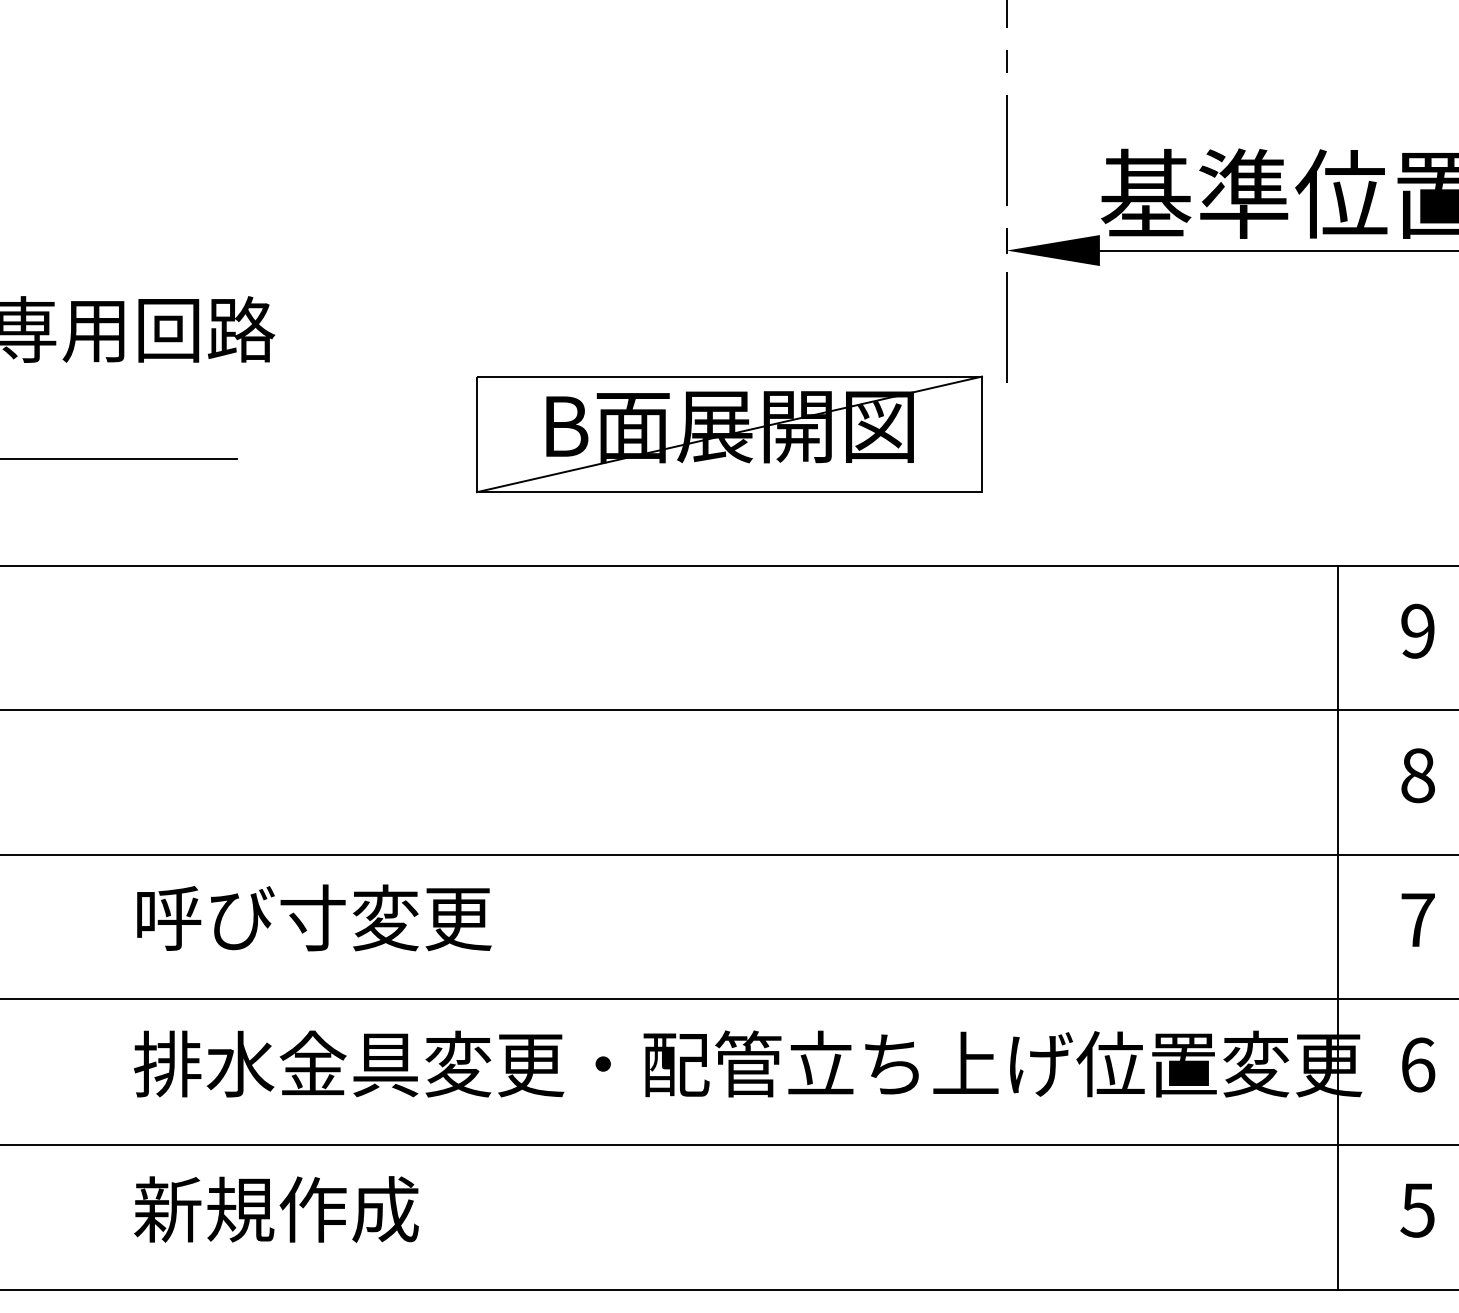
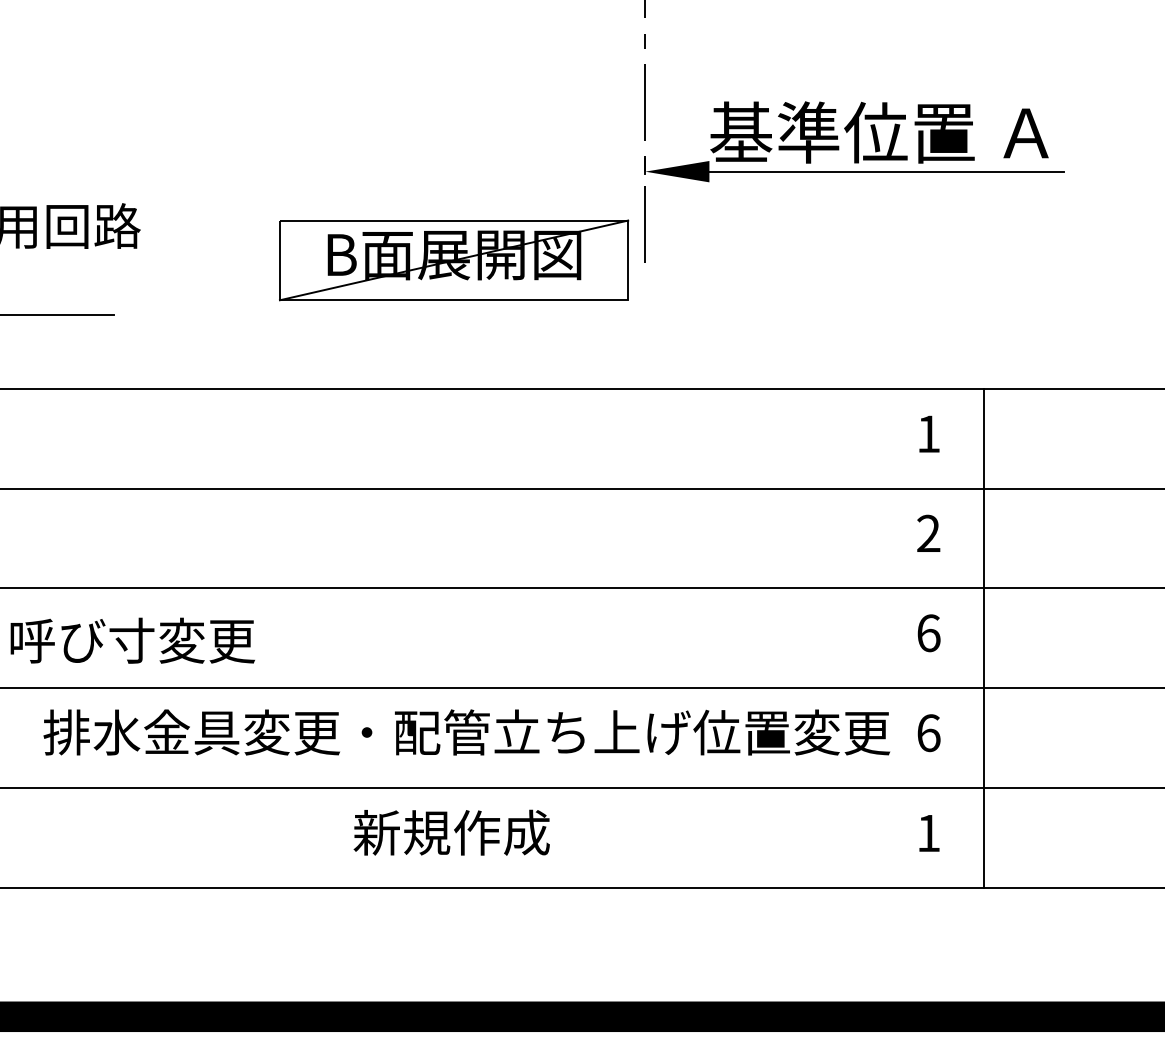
part: (730, 434) -> (454, 260), moved
text: (1417, 631) -> (928, 434), 9 -> 1
text: (1417, 775) -> (928, 533), 8 -> 2
text: (313, 917) -> (132, 640), moved
text: (1417, 920) -> (928, 633), 7 -> 6
line: (1337, 927) -> (873, 638), removed
text: (276, 1209) -> (451, 832), moved
text: (1417, 1210) -> (928, 833), 5 -> 1

